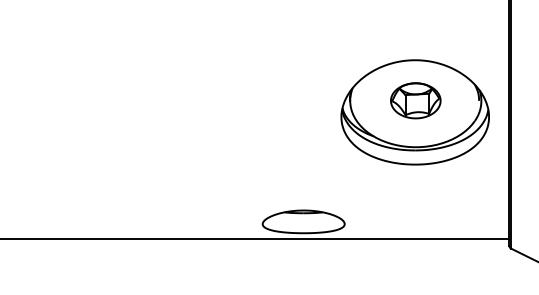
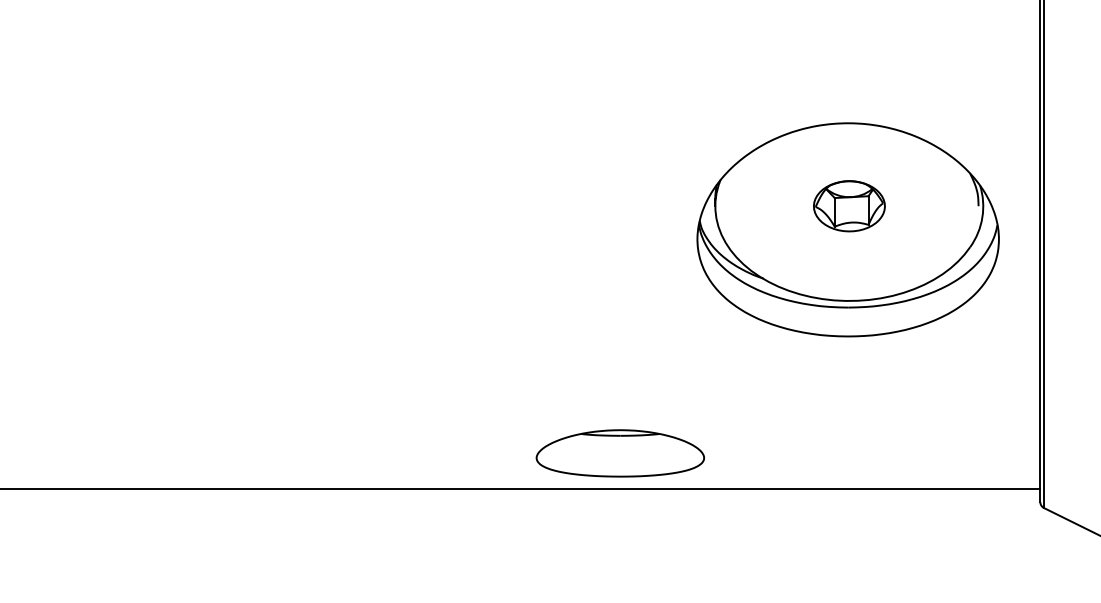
part: (415, 100) -> (848, 205), size x0.7

